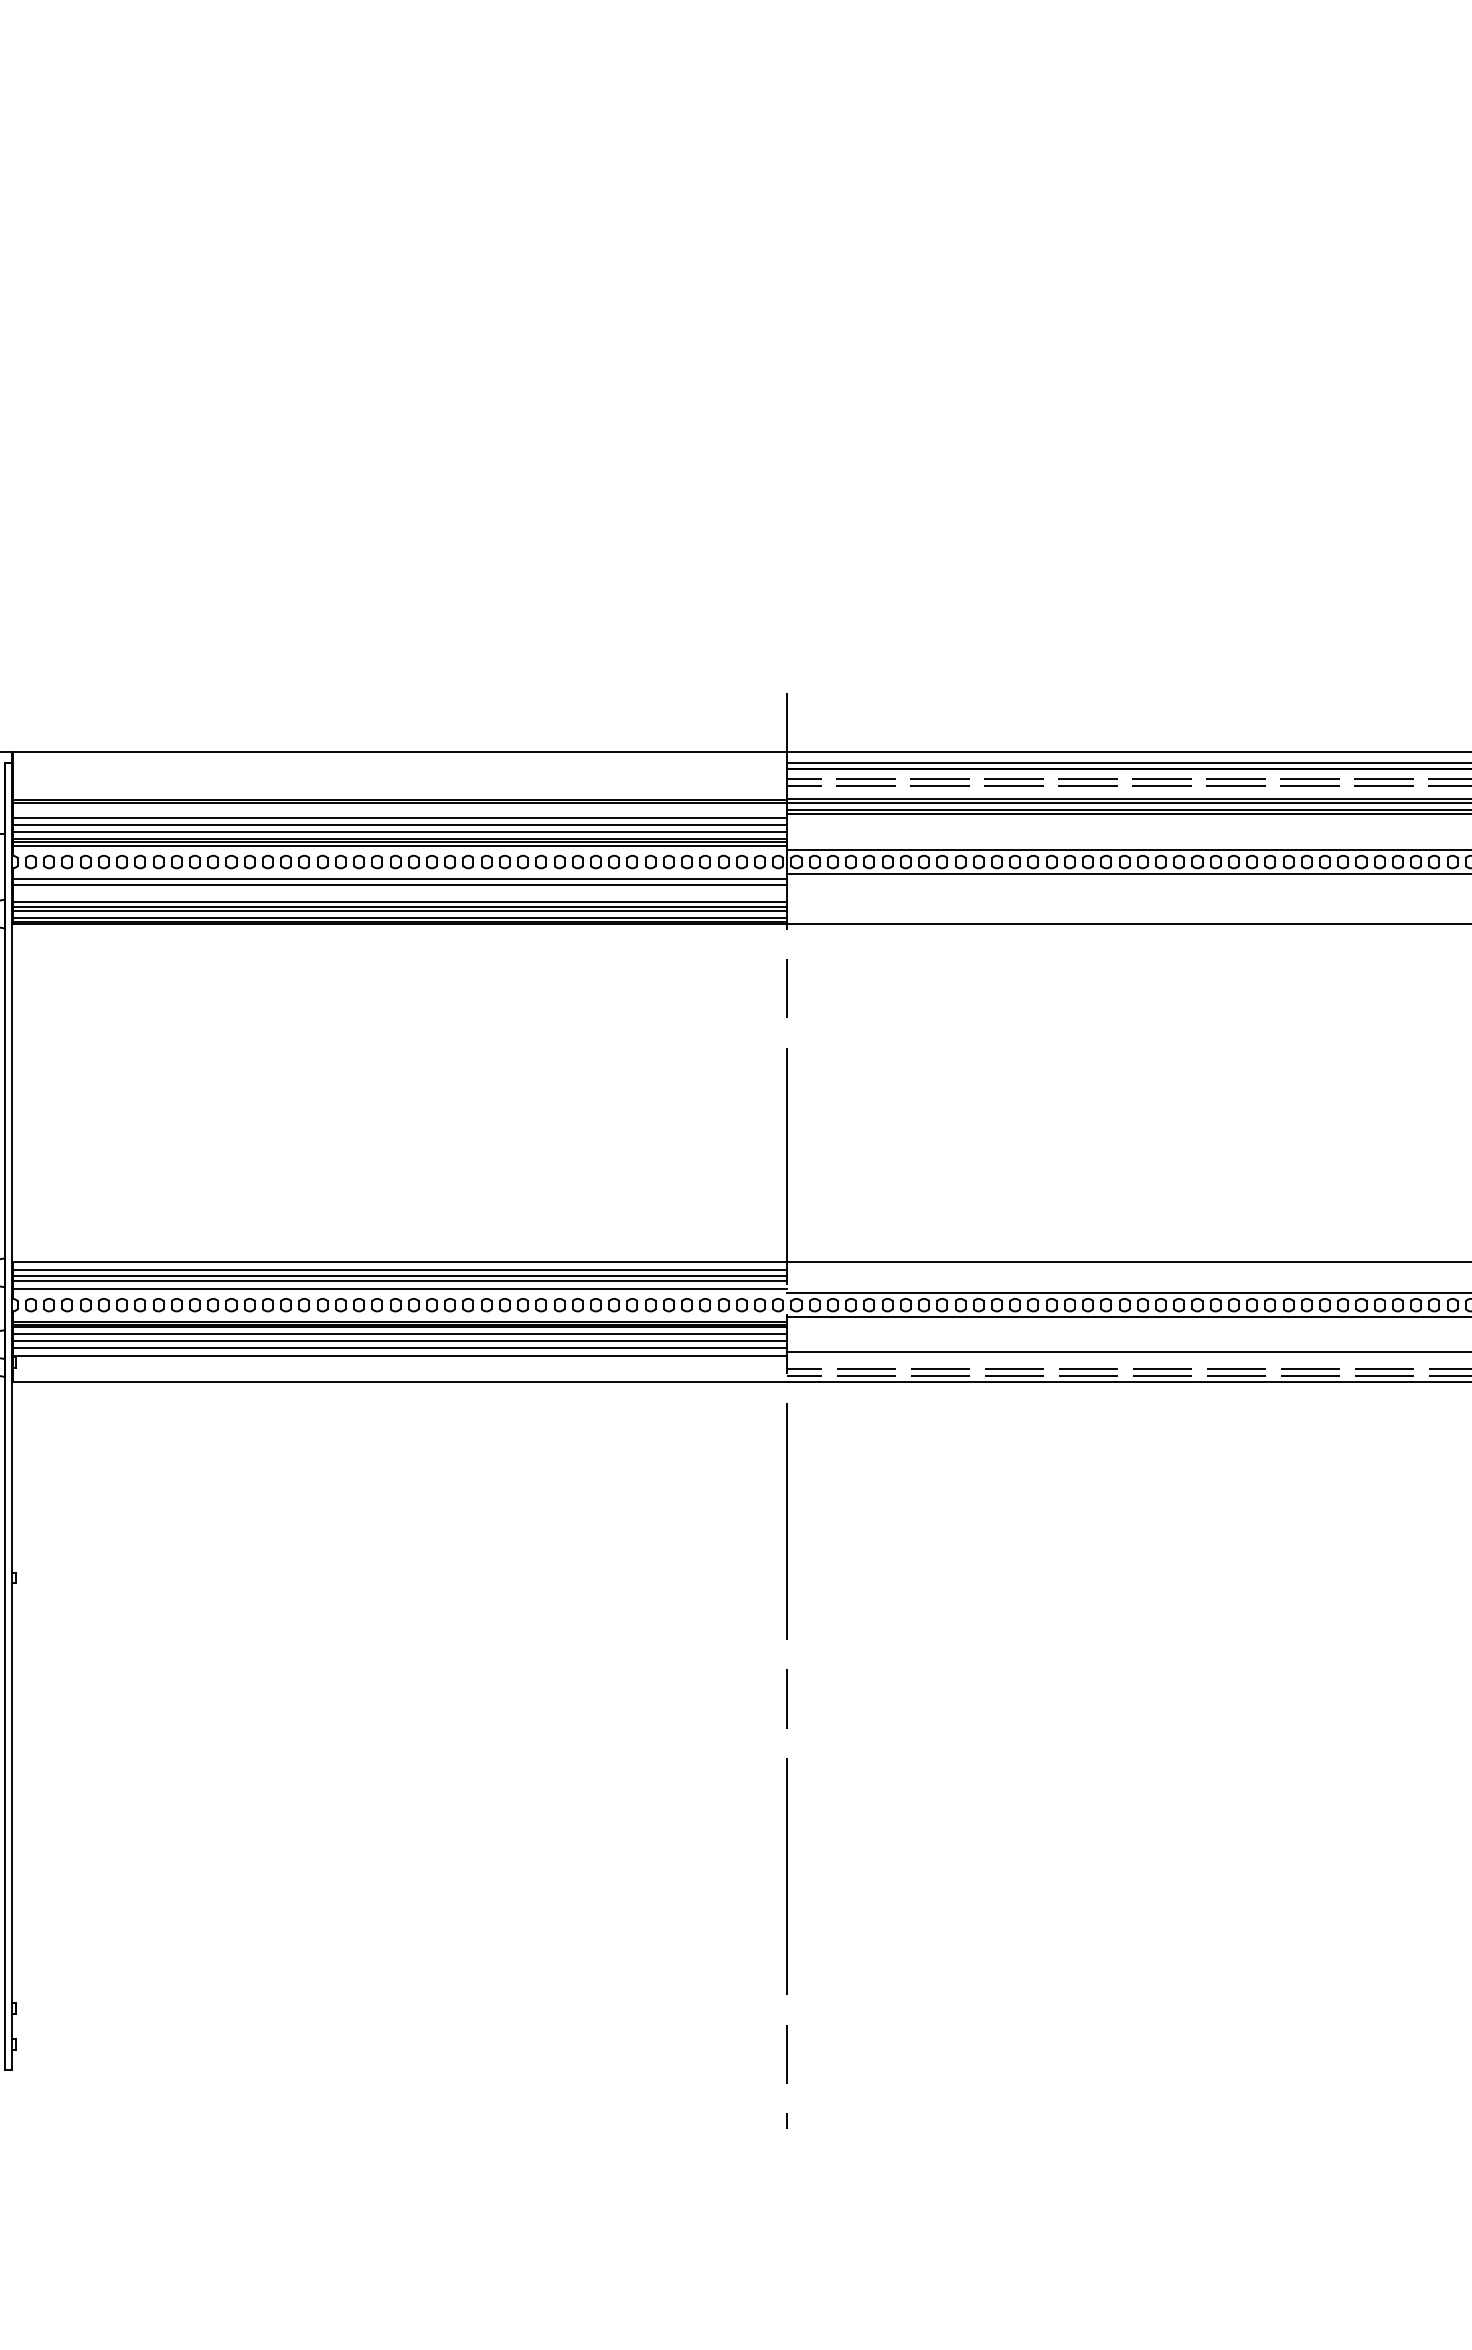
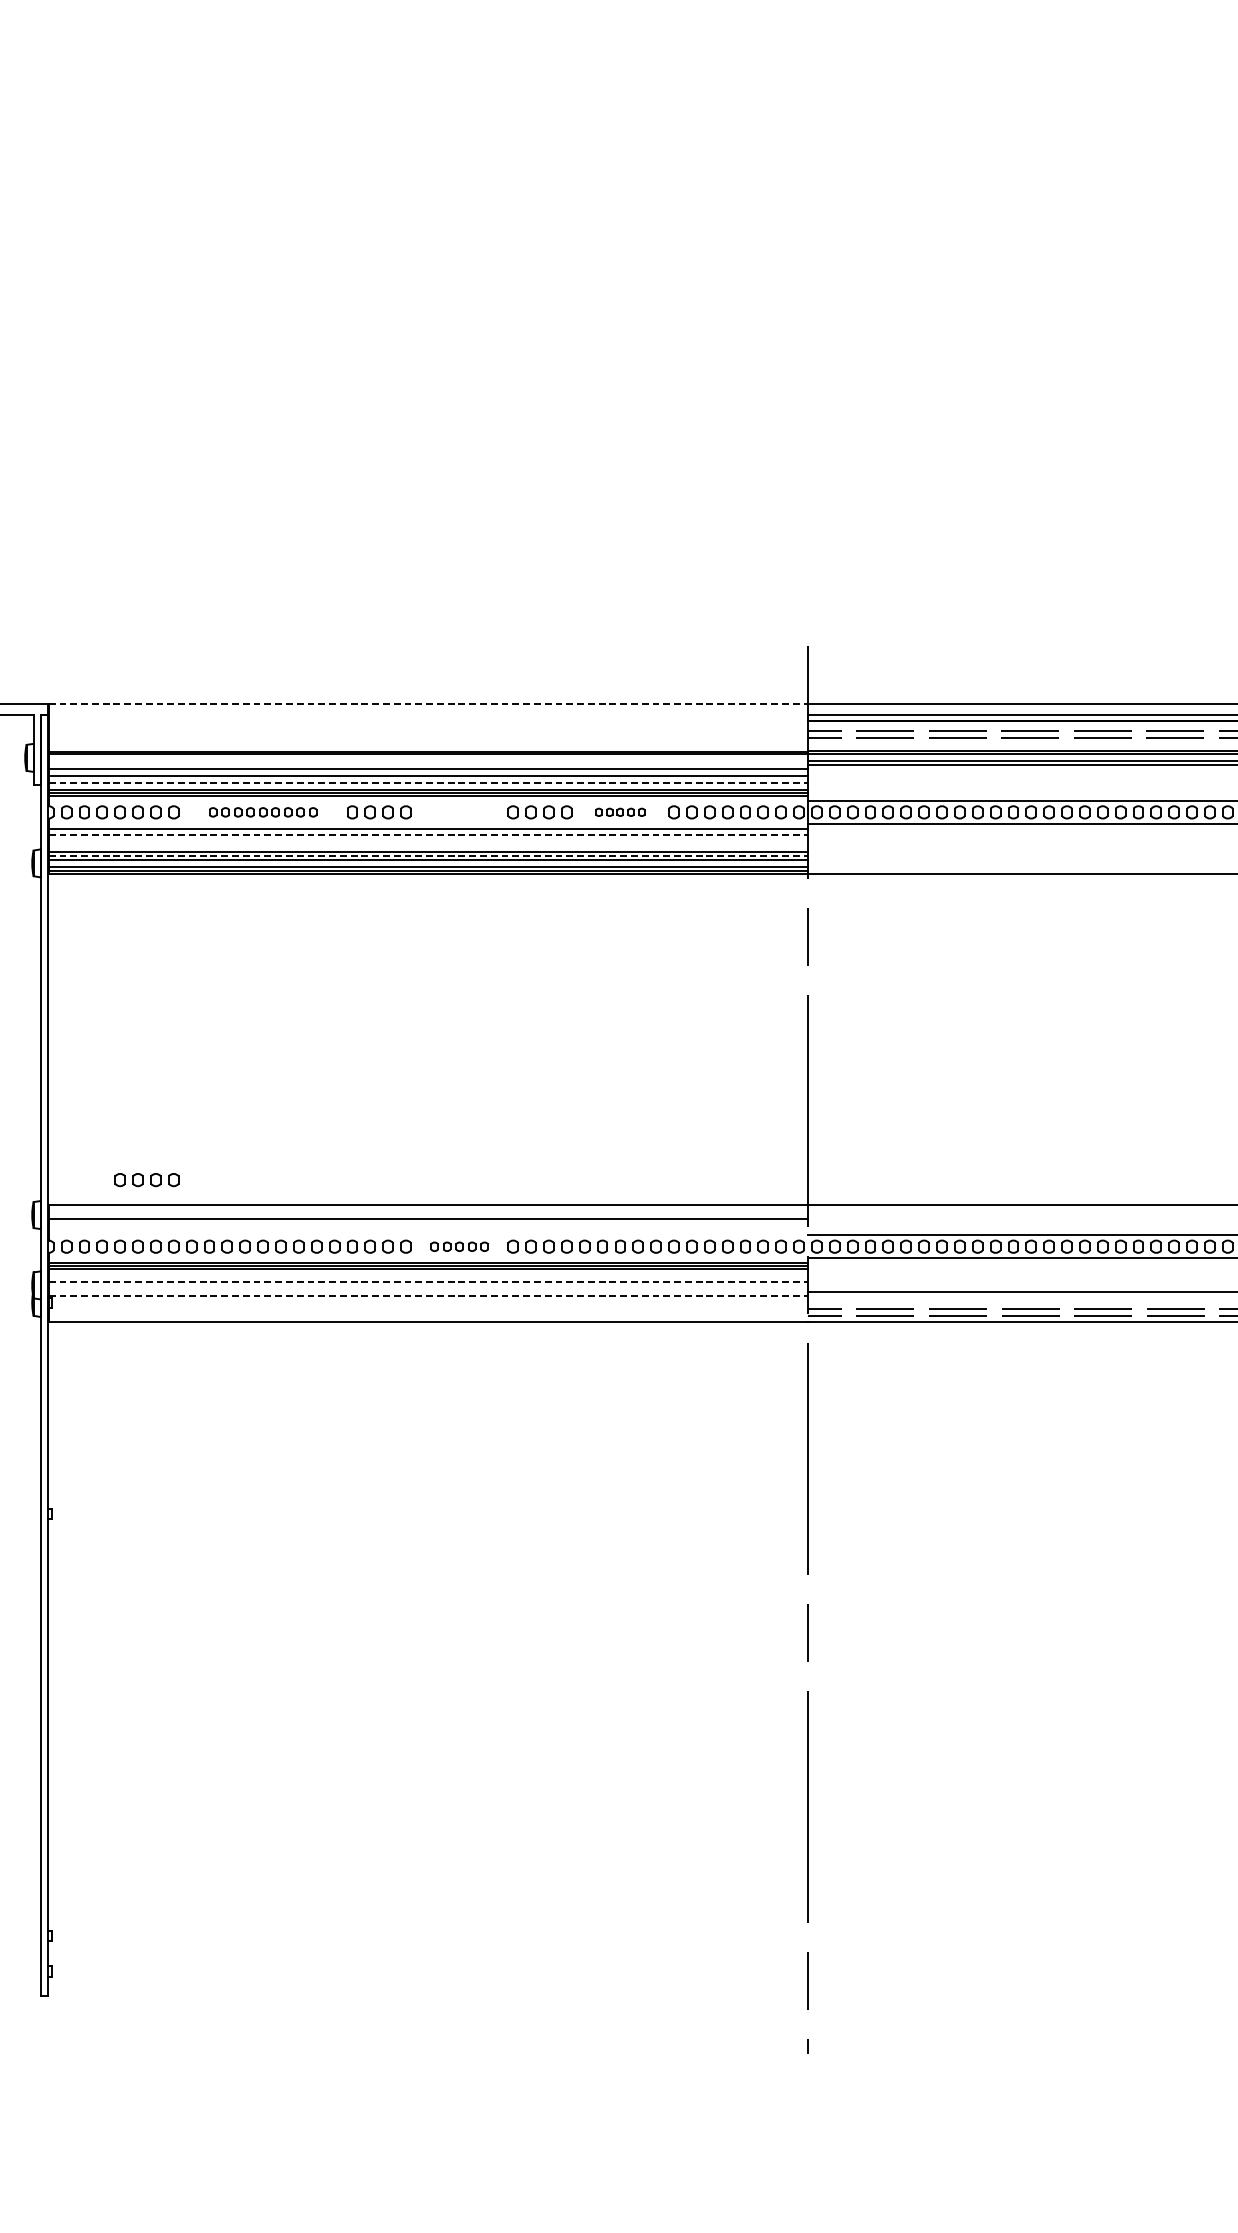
line: (400, 751) -> (428, 704), solid -> dashed
line: (400, 831) -> (428, 782), solid -> dashed
part: (231, 861) -> (263, 811), size x0.7
part: (431, 861) -> (459, 811), removed
part: (595, 861) -> (619, 811), size x0.6
line: (400, 885) -> (428, 835), solid -> dashed
line: (400, 906) -> (428, 855), solid -> dashed
part: (112, 1237) -> (146, 1180), added
line: (399, 1269) -> (427, 1211), removed
line: (399, 1280) -> (427, 1222), removed
line: (399, 1288) -> (427, 1230), removed
part: (431, 1305) -> (459, 1247), size x0.7
line: (399, 1334) -> (427, 1275), removed
line: (400, 1341) -> (428, 1282), solid -> dashed
line: (399, 1348) -> (427, 1289), removed
line: (400, 1355) -> (428, 1296), solid -> dashed

